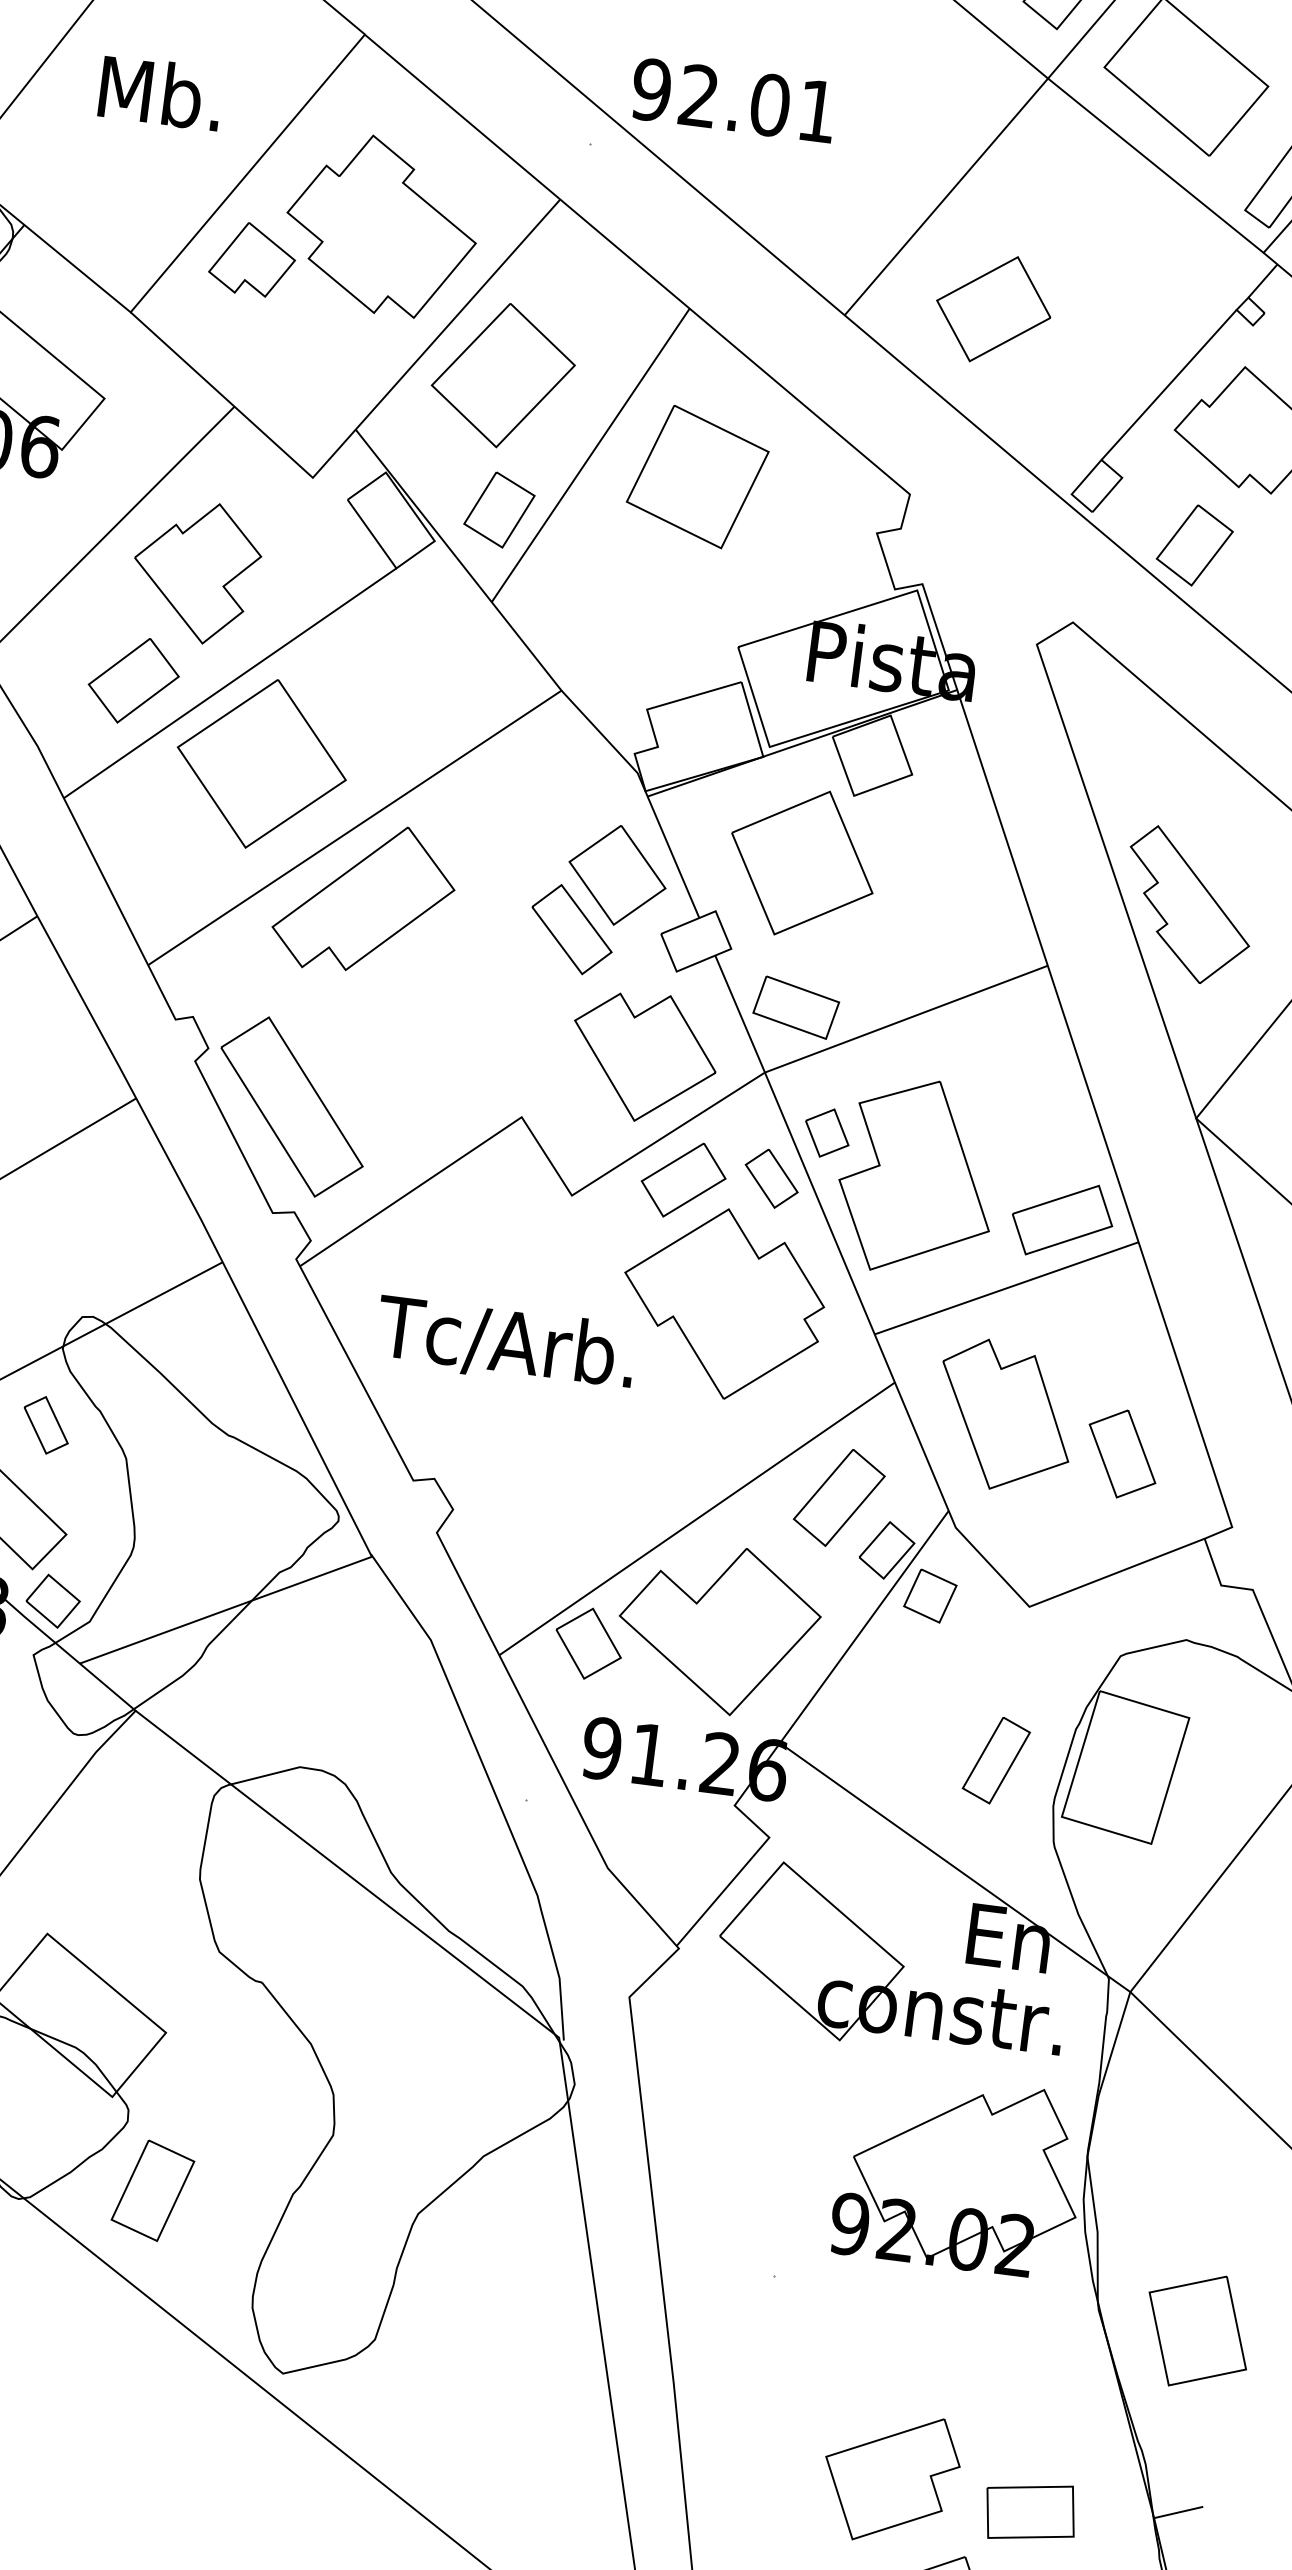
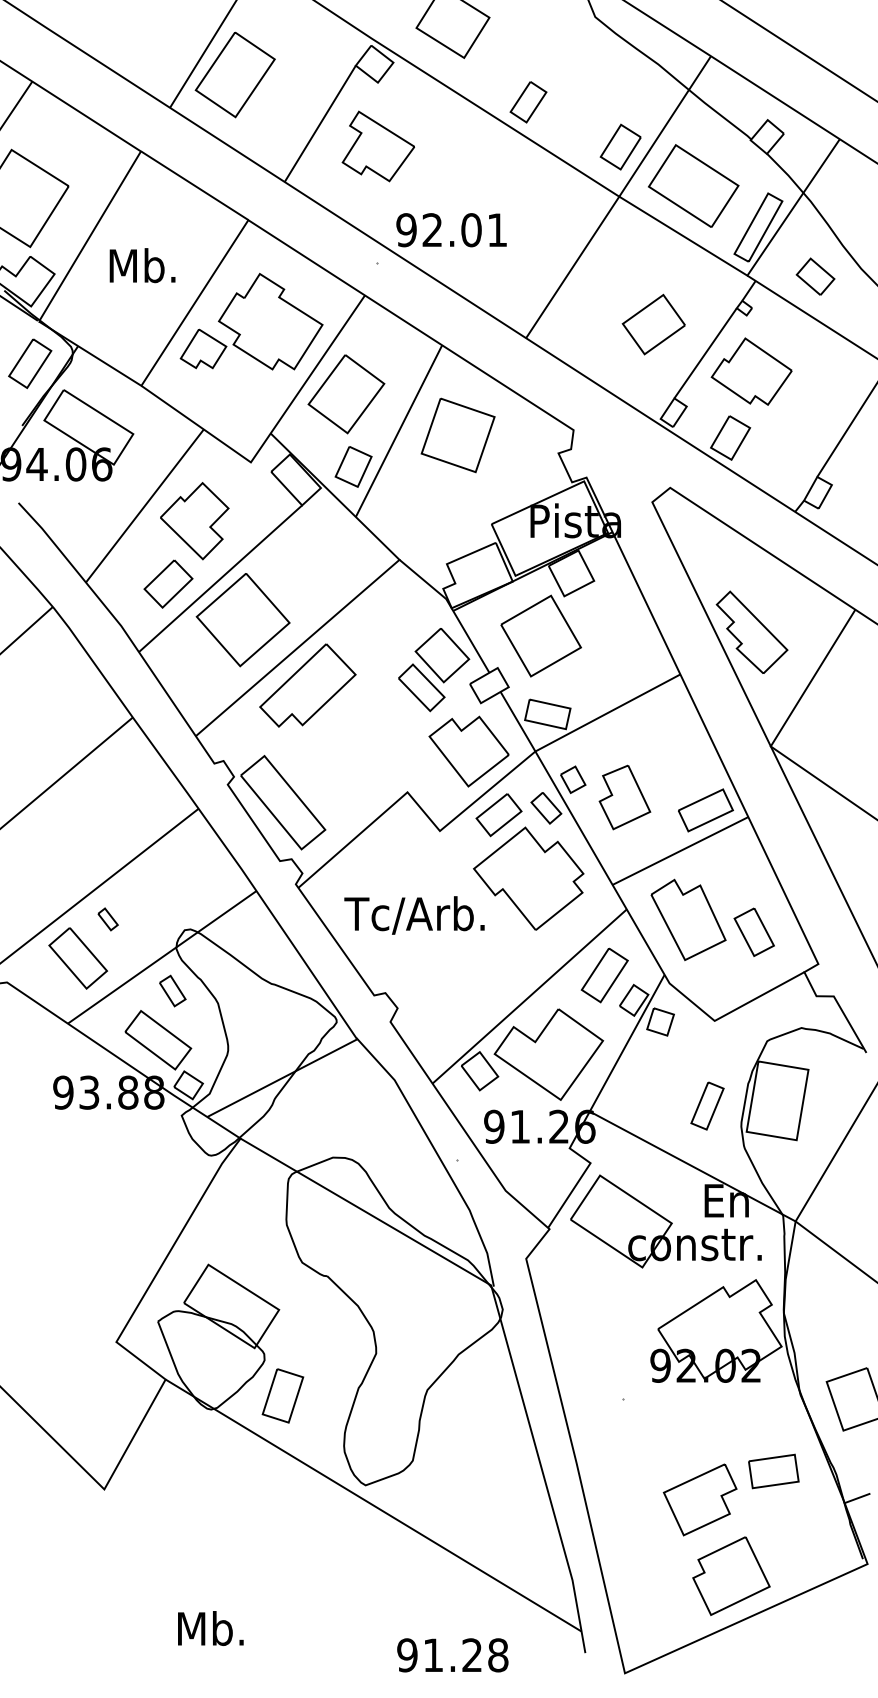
part: (992, 308) -> (653, 324), moved
part: (916, 1177) -> (624, 797), size x0.6
part: (1030, 2512) -> (773, 1471), moved

